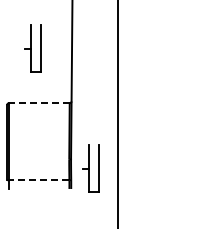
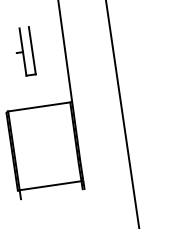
line: (38, 103) -> (38, 107), dashed -> solid
part: (90, 168) -> (101, 166), removed
line: (38, 180) -> (49, 186), dashed -> solid

